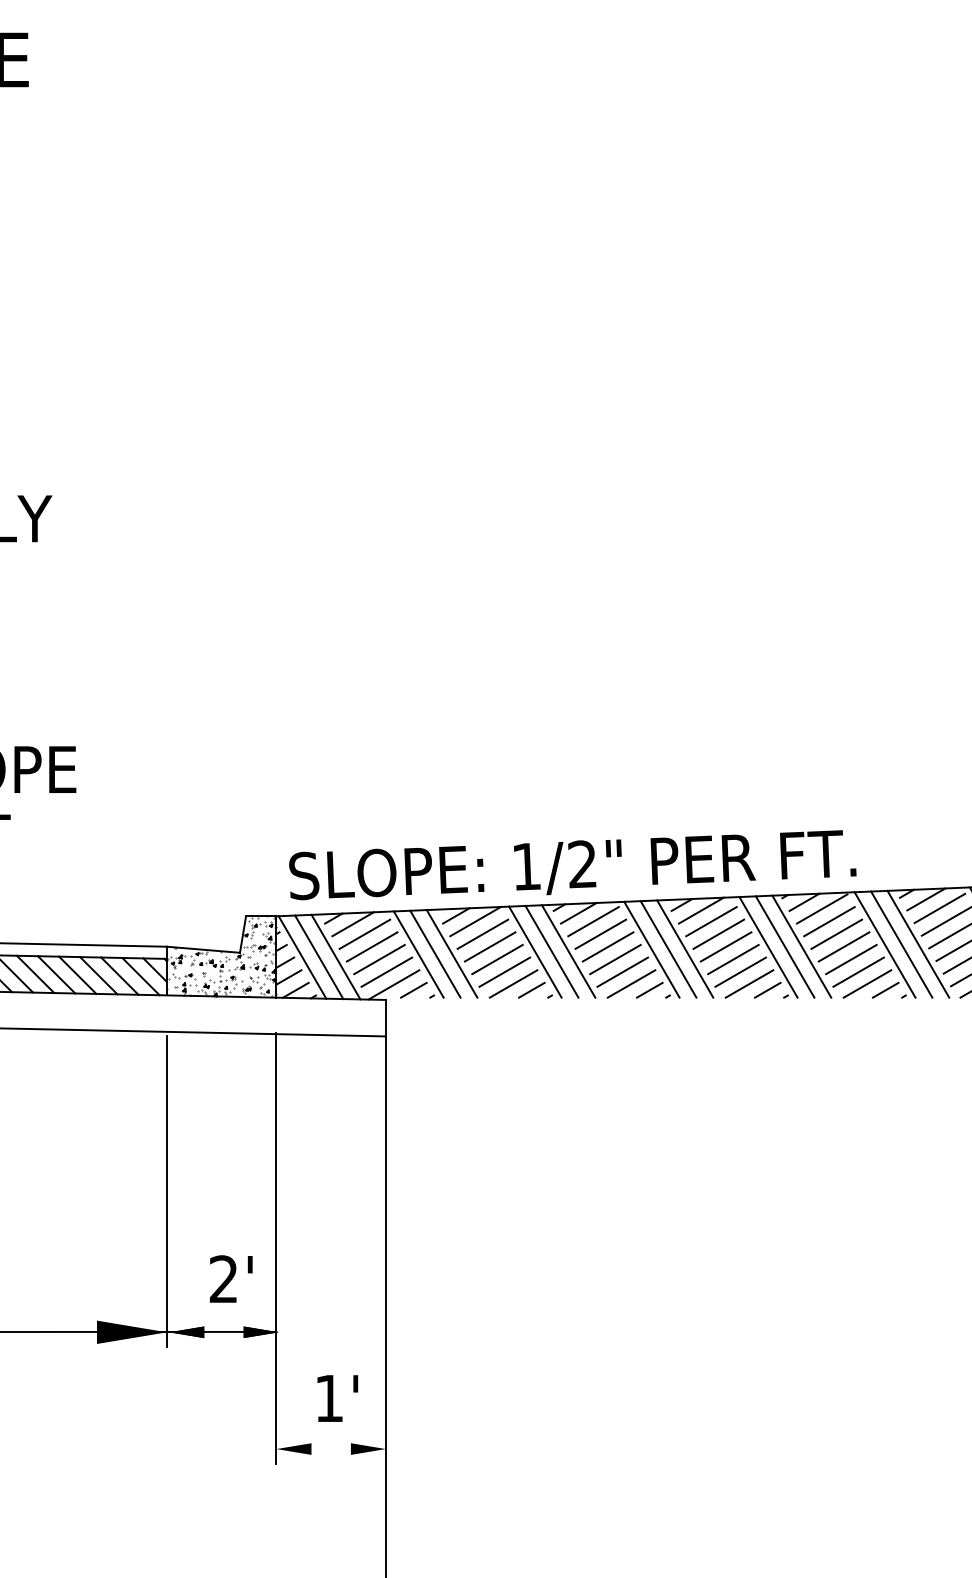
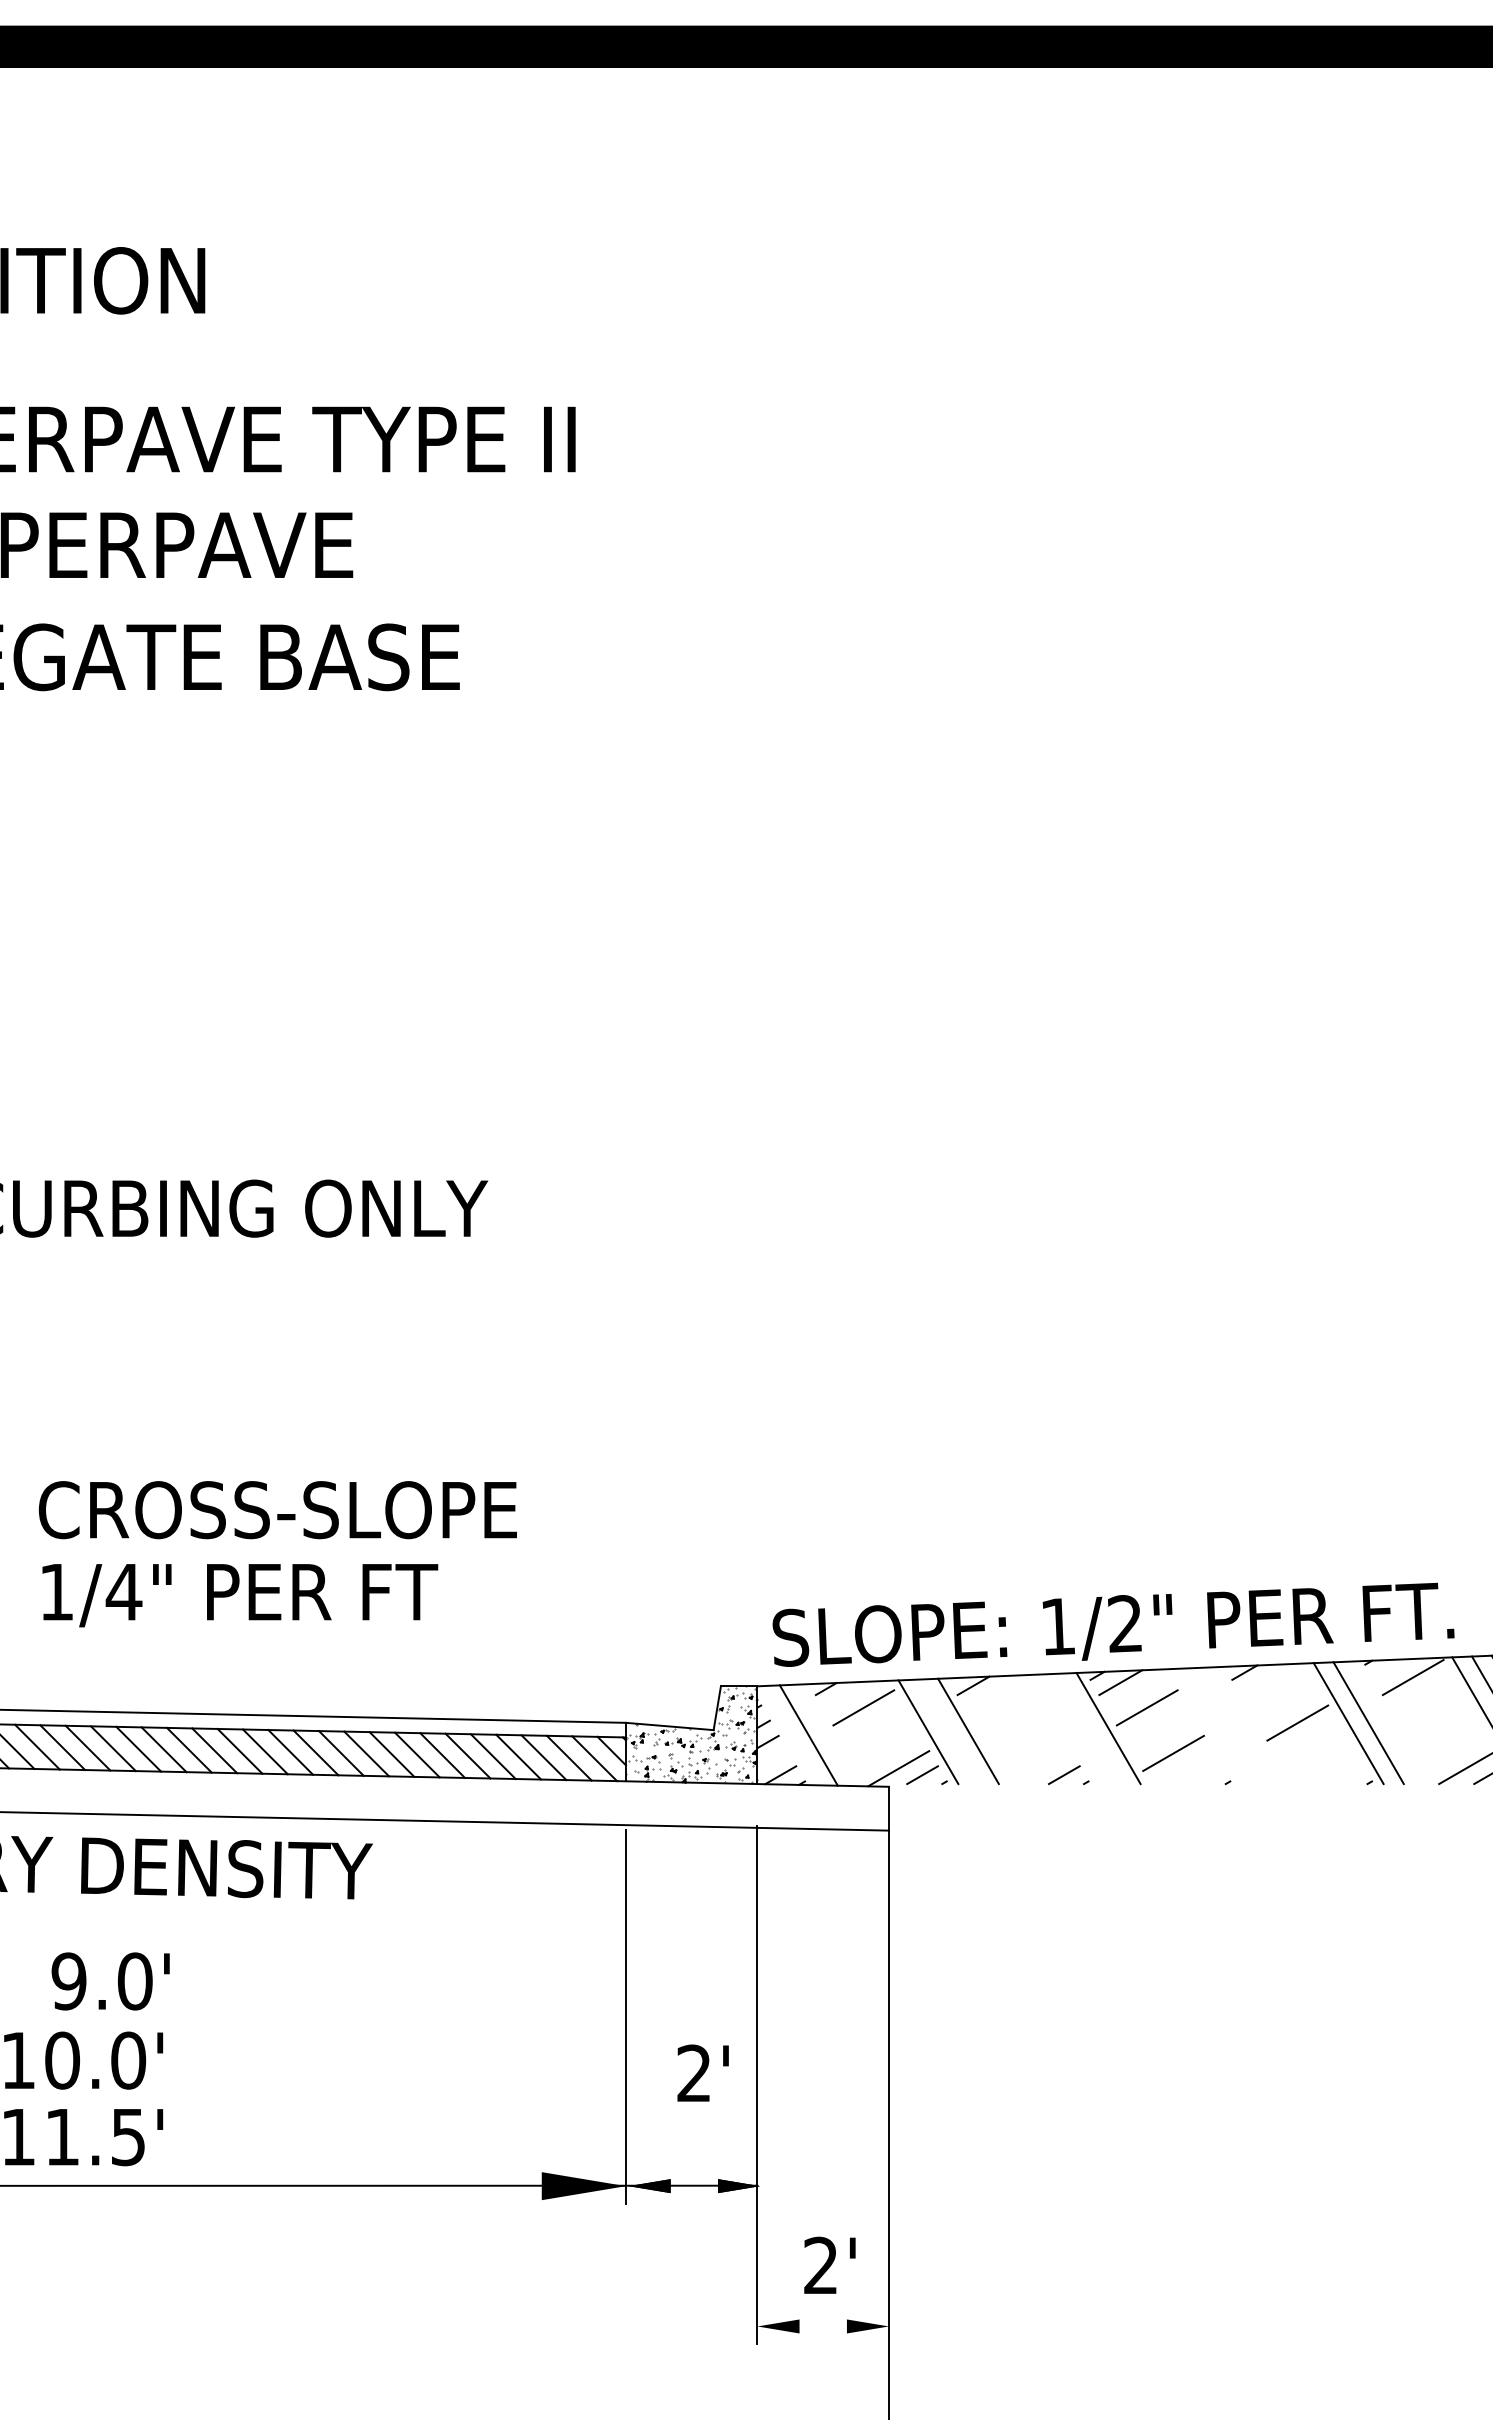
line: (804, 902) -> (1391, 1669), removed
line: (701, 910) -> (1268, 1679), removed
line: (475, 921) -> (996, 1692), removed
line: (593, 921) -> (1138, 1692), removed
line: (710, 921) -> (1279, 1692), removed
line: (829, 921) -> (1421, 1692), removed
line: (353, 923) -> (849, 1695), removed
line: (482, 933) -> (1005, 1707), removed
line: (718, 933) -> (1288, 1707), removed
line: (836, 933) -> (1430, 1707), removed
line: (372, 946) -> (872, 1722), removed
line: (489, 946) -> (1013, 1722), removed
line: (607, 946) -> (1155, 1722), removed
line: (801, 946) -> (1388, 1722), removed
line: (844, 946) -> (1439, 1722), removed
line: (685, 948) -> (1248, 1725), removed
line: (651, 949) -> (1208, 1726), removed
line: (668, 949) -> (1228, 1726), removed
line: (551, 951) -> (1088, 1728), removed
line: (535, 952) -> (1068, 1729), removed
line: (435, 953) -> (948, 1731), removed
line: (302, 957) -> (788, 1735), removed
line: (335, 957) -> (828, 1735), removed
line: (378, 958) -> (880, 1737), removed
line: (497, 958) -> (1022, 1737), removed
line: (615, 958) -> (1164, 1737), removed
line: (733, 958) -> (1306, 1737), removed
line: (850, 958) -> (1447, 1737), removed
line: (386, 971) -> (889, 1752), removed
line: (504, 971) -> (1031, 1752), removed
line: (740, 971) -> (1314, 1752), removed
line: (858, 971) -> (1456, 1752), removed
line: (288, 977) -> (772, 1759), removed
line: (512, 983) -> (1041, 1767), removed
line: (631, 983) -> (1183, 1767), removed
line: (749, 983) -> (1325, 1767), removed
line: (649, 990) -> (1205, 1775), removed
line: (767, 990) -> (1347, 1775), removed
text: (230, 1278) -> (702, 2072), moved
text: (328, 1397) -> (820, 2264), 1' -> 2'

